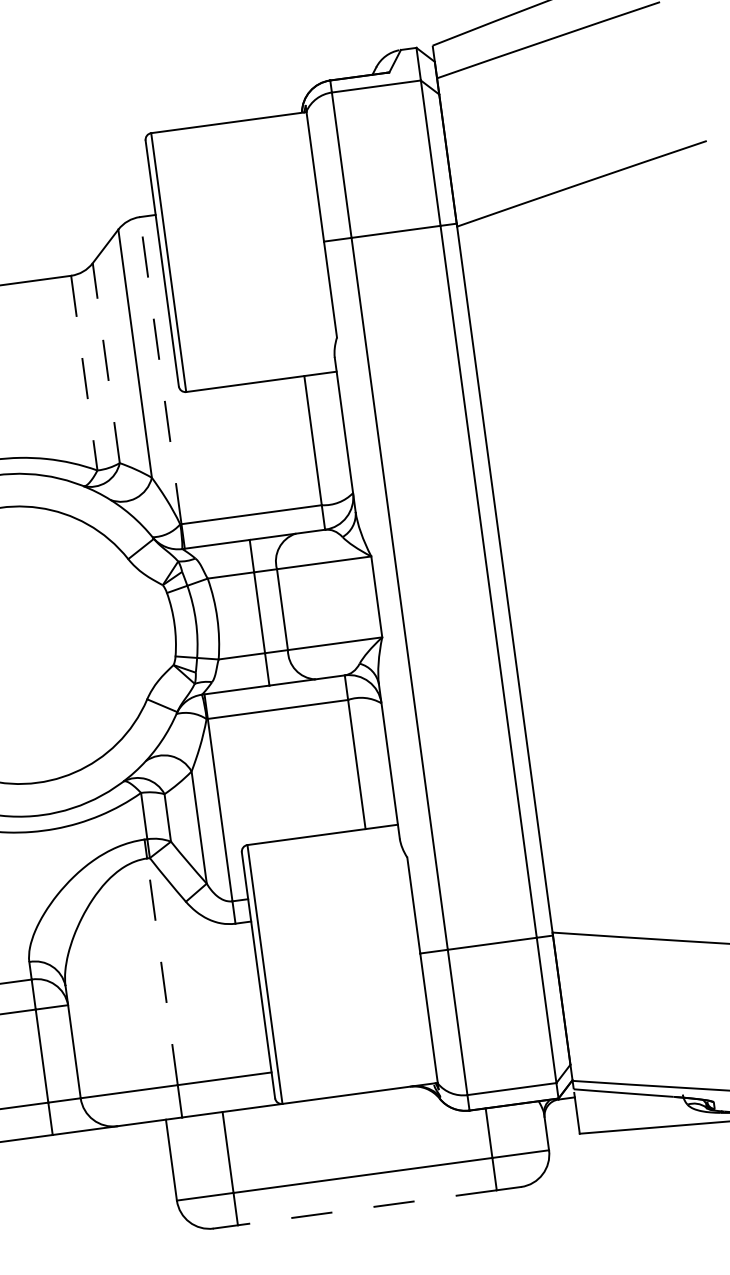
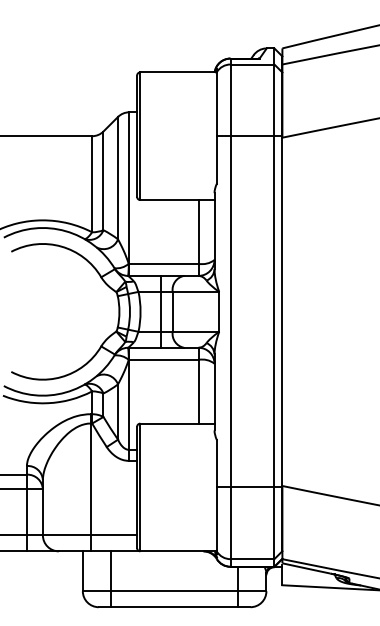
line: (106, 362) -> (103, 180), dashed -> solid
line: (161, 371) -> (129, 188), dashed -> solid
line: (85, 373) -> (92, 184), dashed -> solid
line: (161, 971) -> (90, 479), dashed -> solid
line: (367, 1208) -> (174, 607), dashed -> solid

